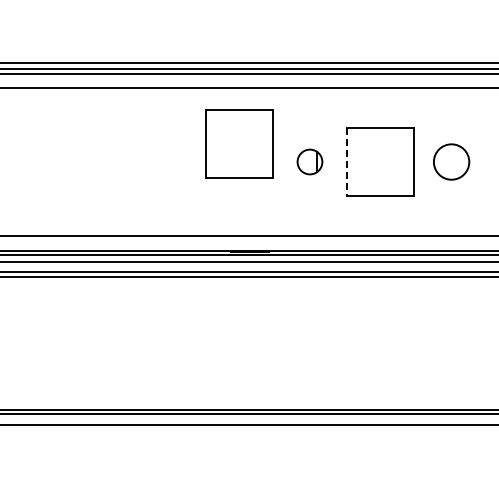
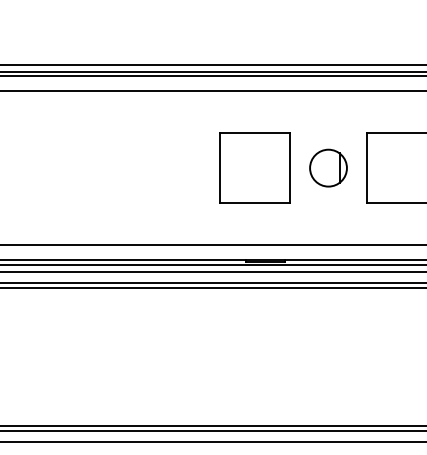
part: (239, 143) -> (255, 167), moved
part: (309, 161) -> (328, 167), size x1.43
line: (347, 162) -> (367, 168), dashed -> solid

